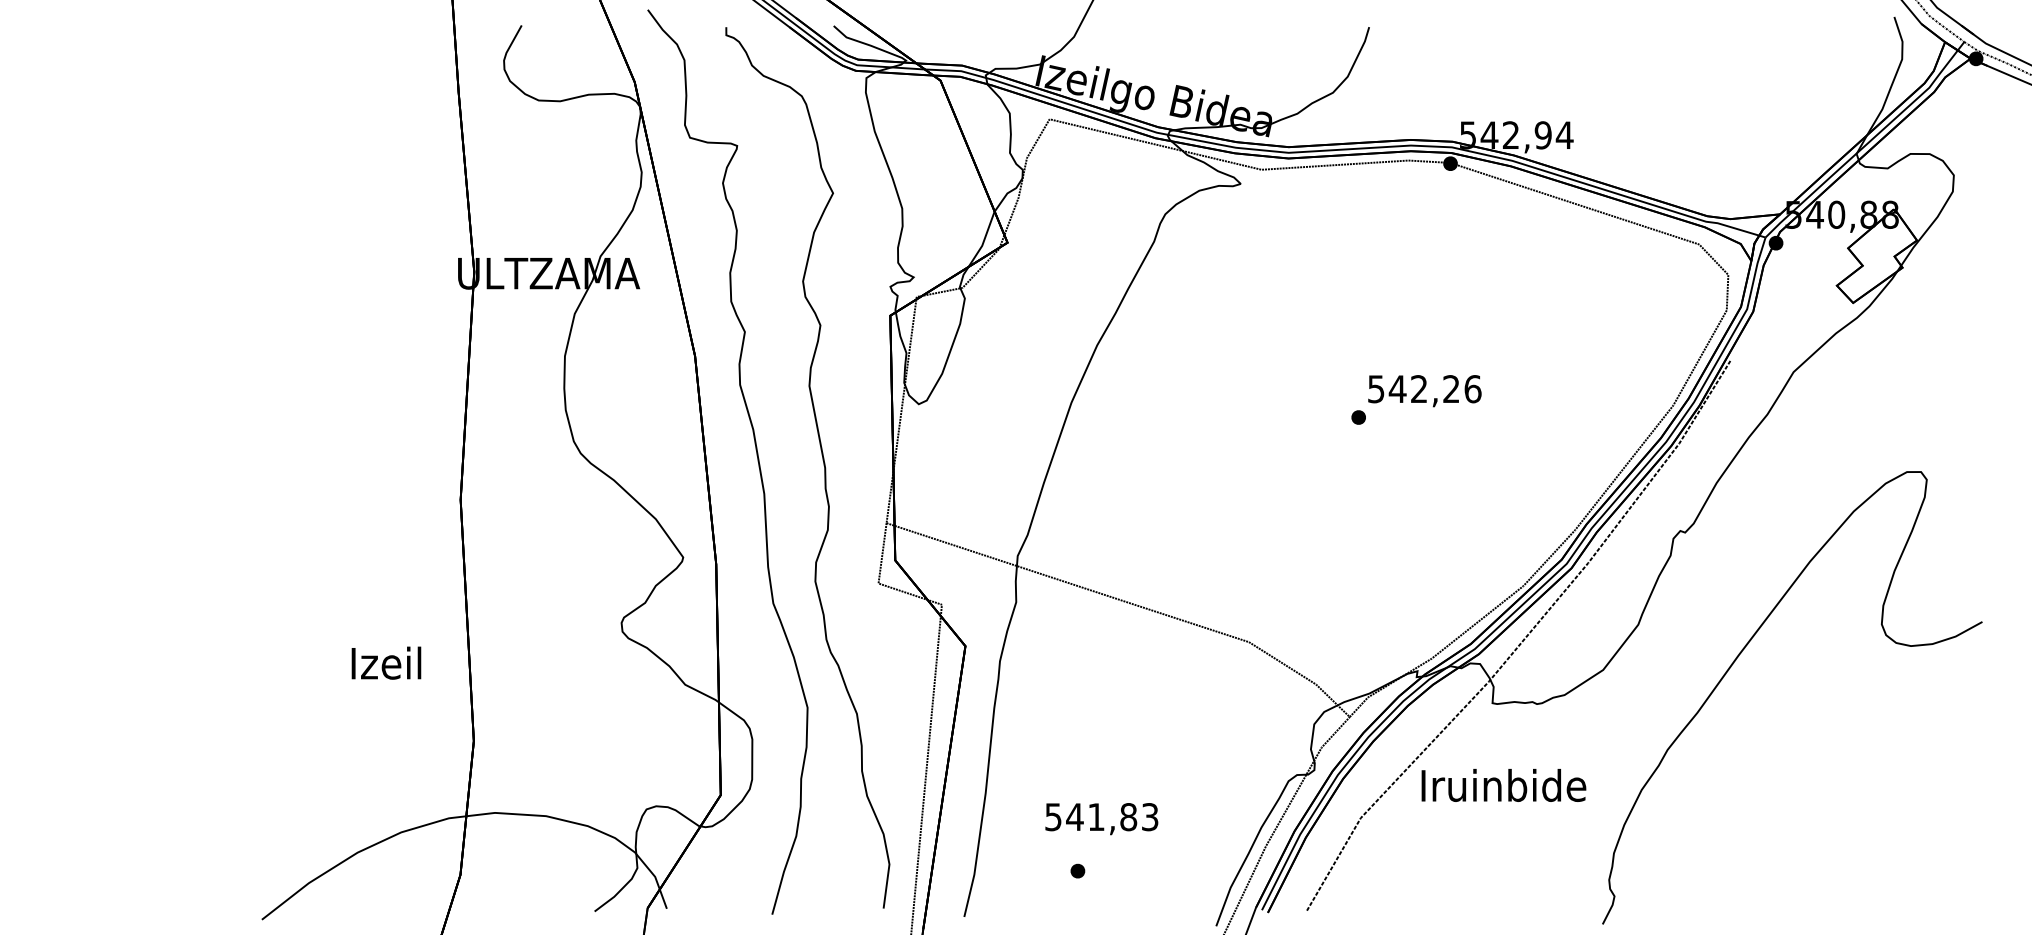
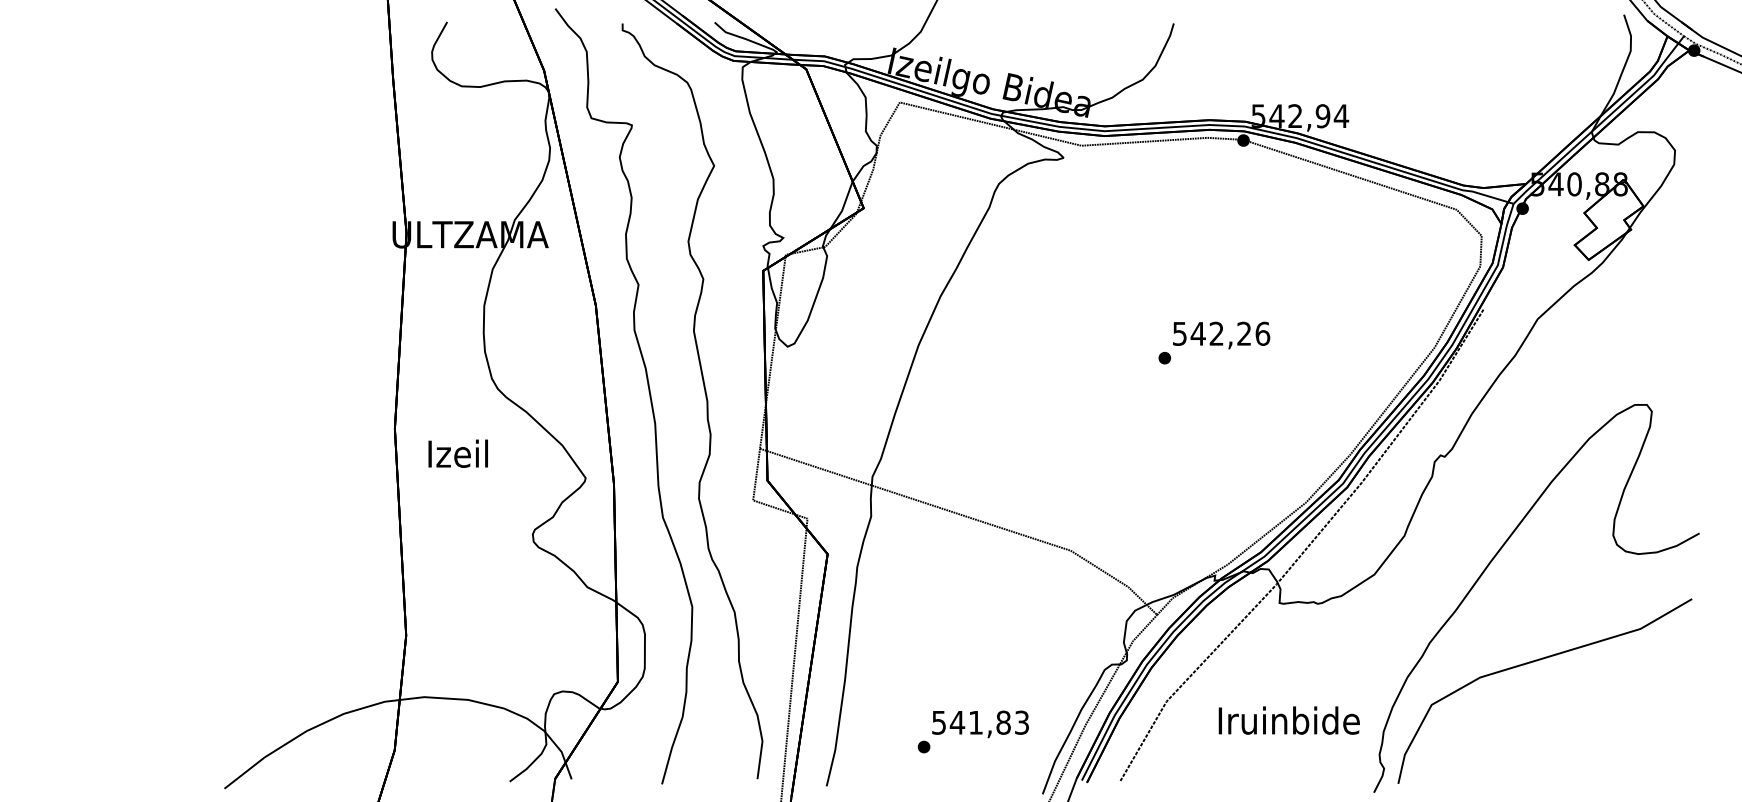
text: (385, 662) -> (457, 453), moved
curve: (1793, 771) -> (1537, 661), added
text: (1502, 785) -> (1288, 720), moved
text: (1101, 819) -> (980, 724), moved

